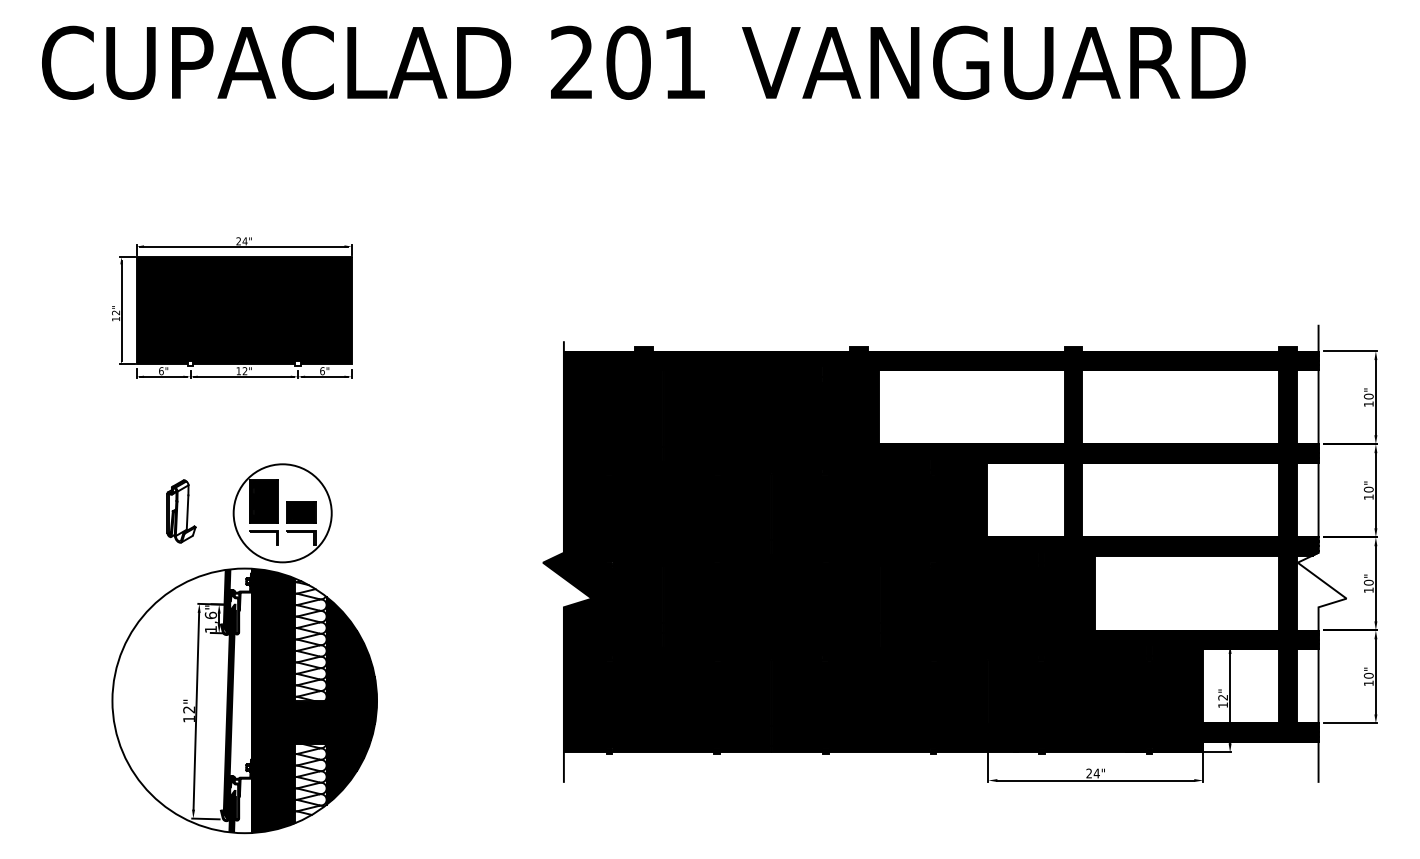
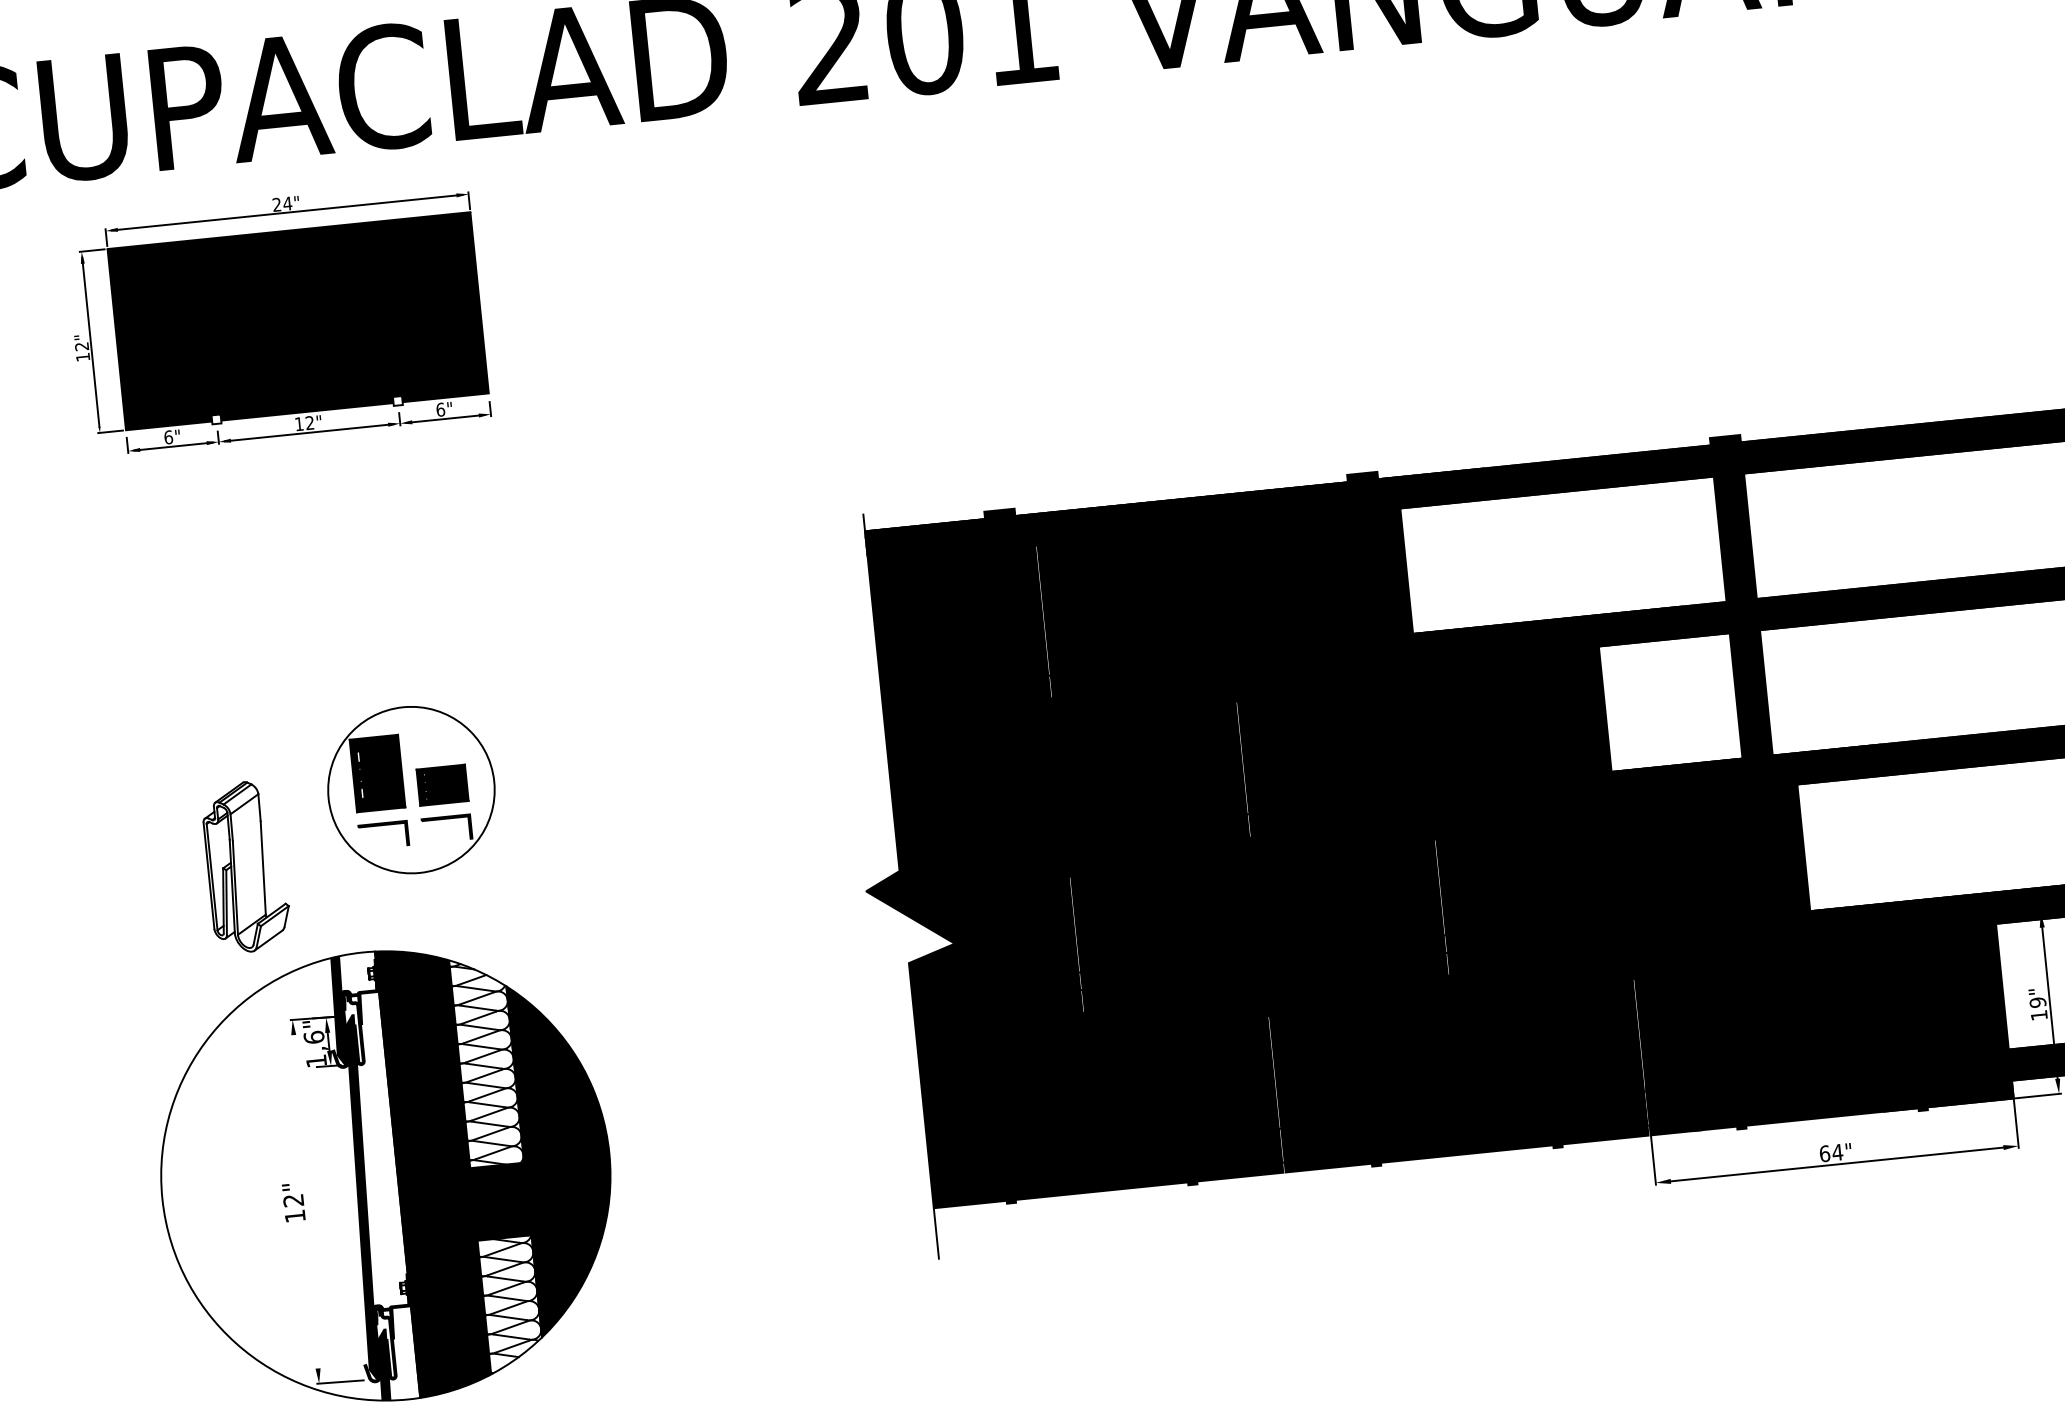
part: (232, 307) -> (277, 317), moved
part: (181, 511) -> (246, 866), size x1.6
part: (282, 513) -> (411, 790), moved
text: (1223, 697) -> (2038, 1002), 12" -> 19"
line: (196, 710) -> (306, 1200), removed
text: (1089, 773) -> (1825, 1153), 24" -> 64"

